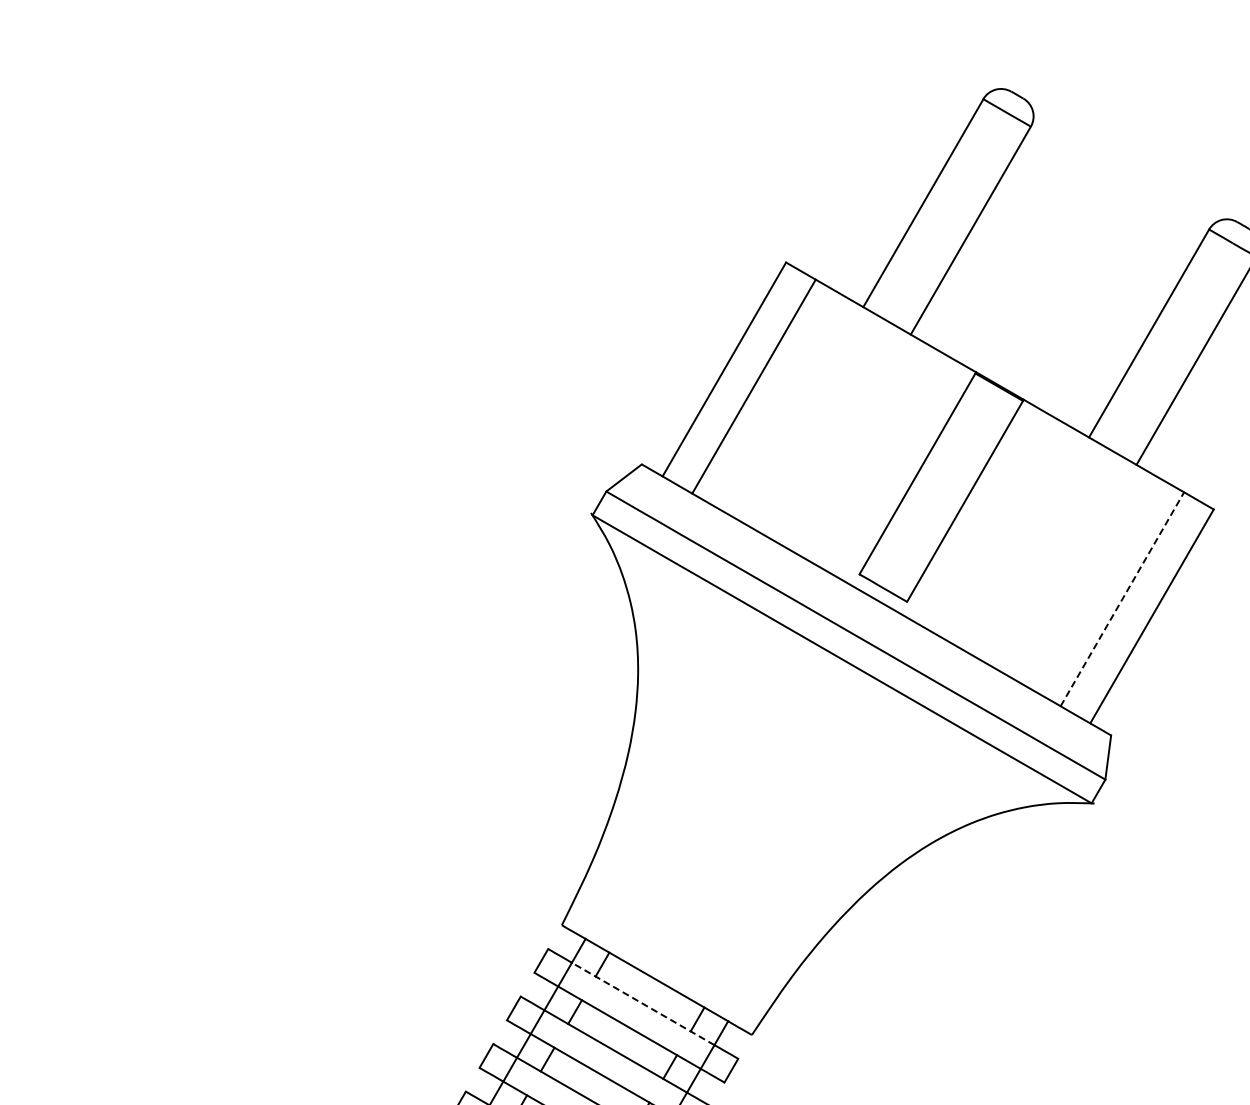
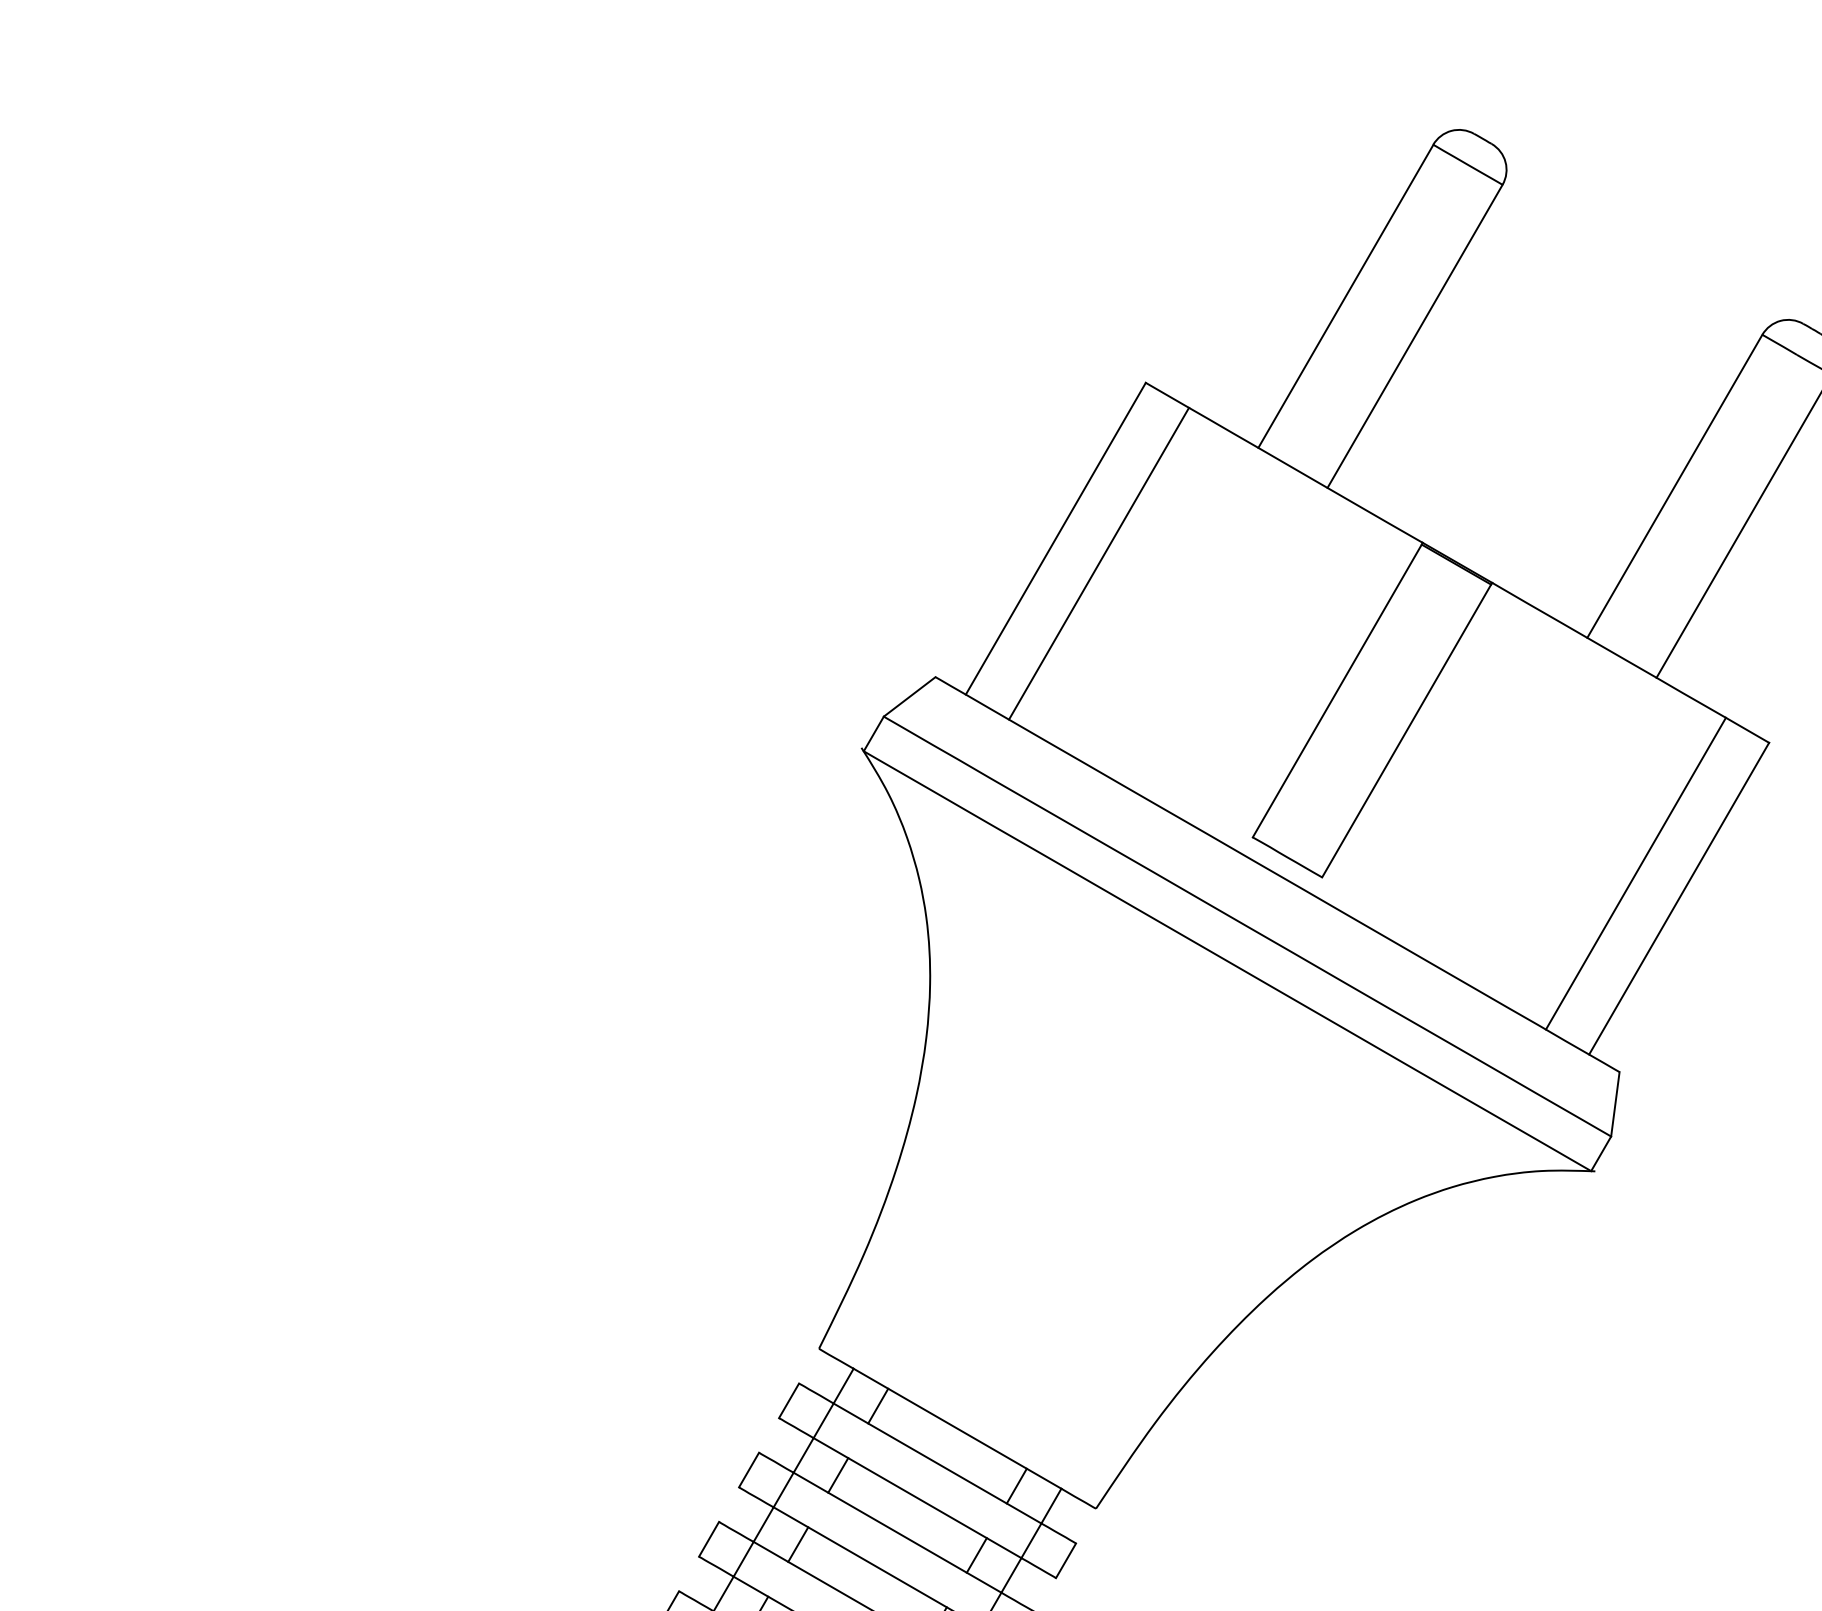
line: (1122, 598) -> (1636, 872), dashed -> solid
line: (642, 1003) -> (936, 1462), dashed -> solid

